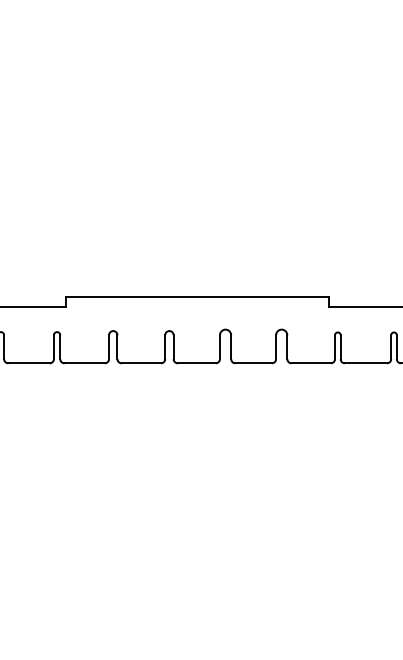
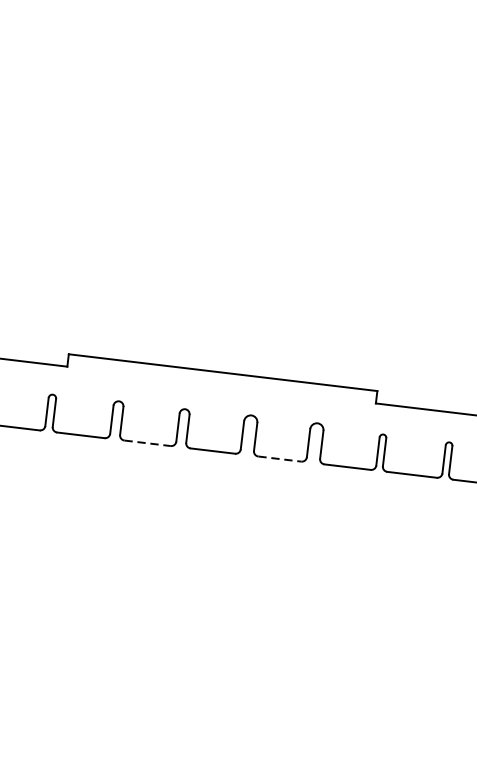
line: (141, 363) -> (147, 443), solid -> dashed
line: (254, 363) -> (280, 459), solid -> dashed

